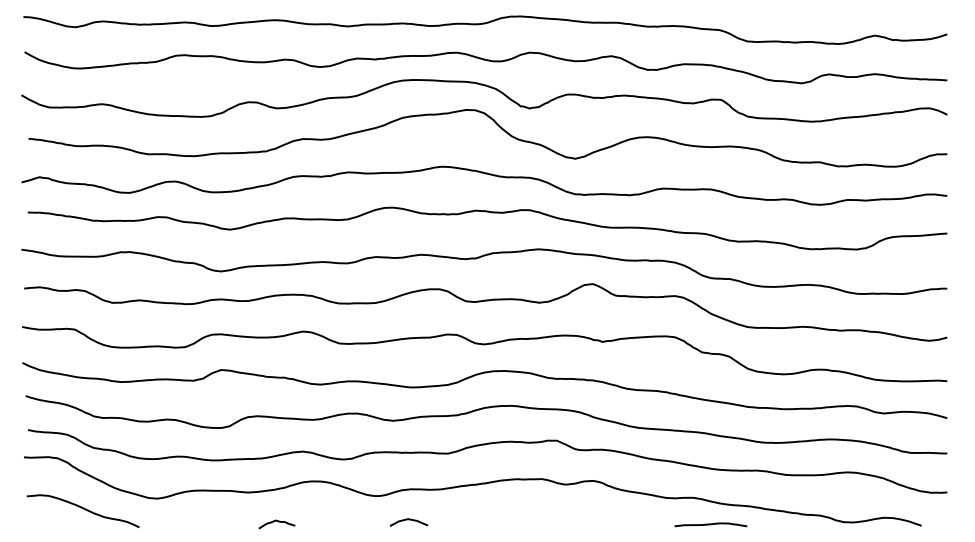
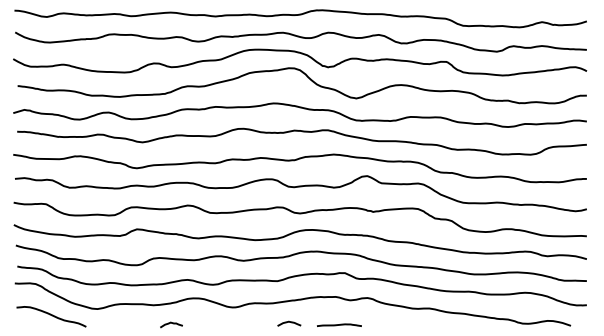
curve: (409, 520) -> (289, 322), moved
line: (711, 523) -> (339, 324), moved

